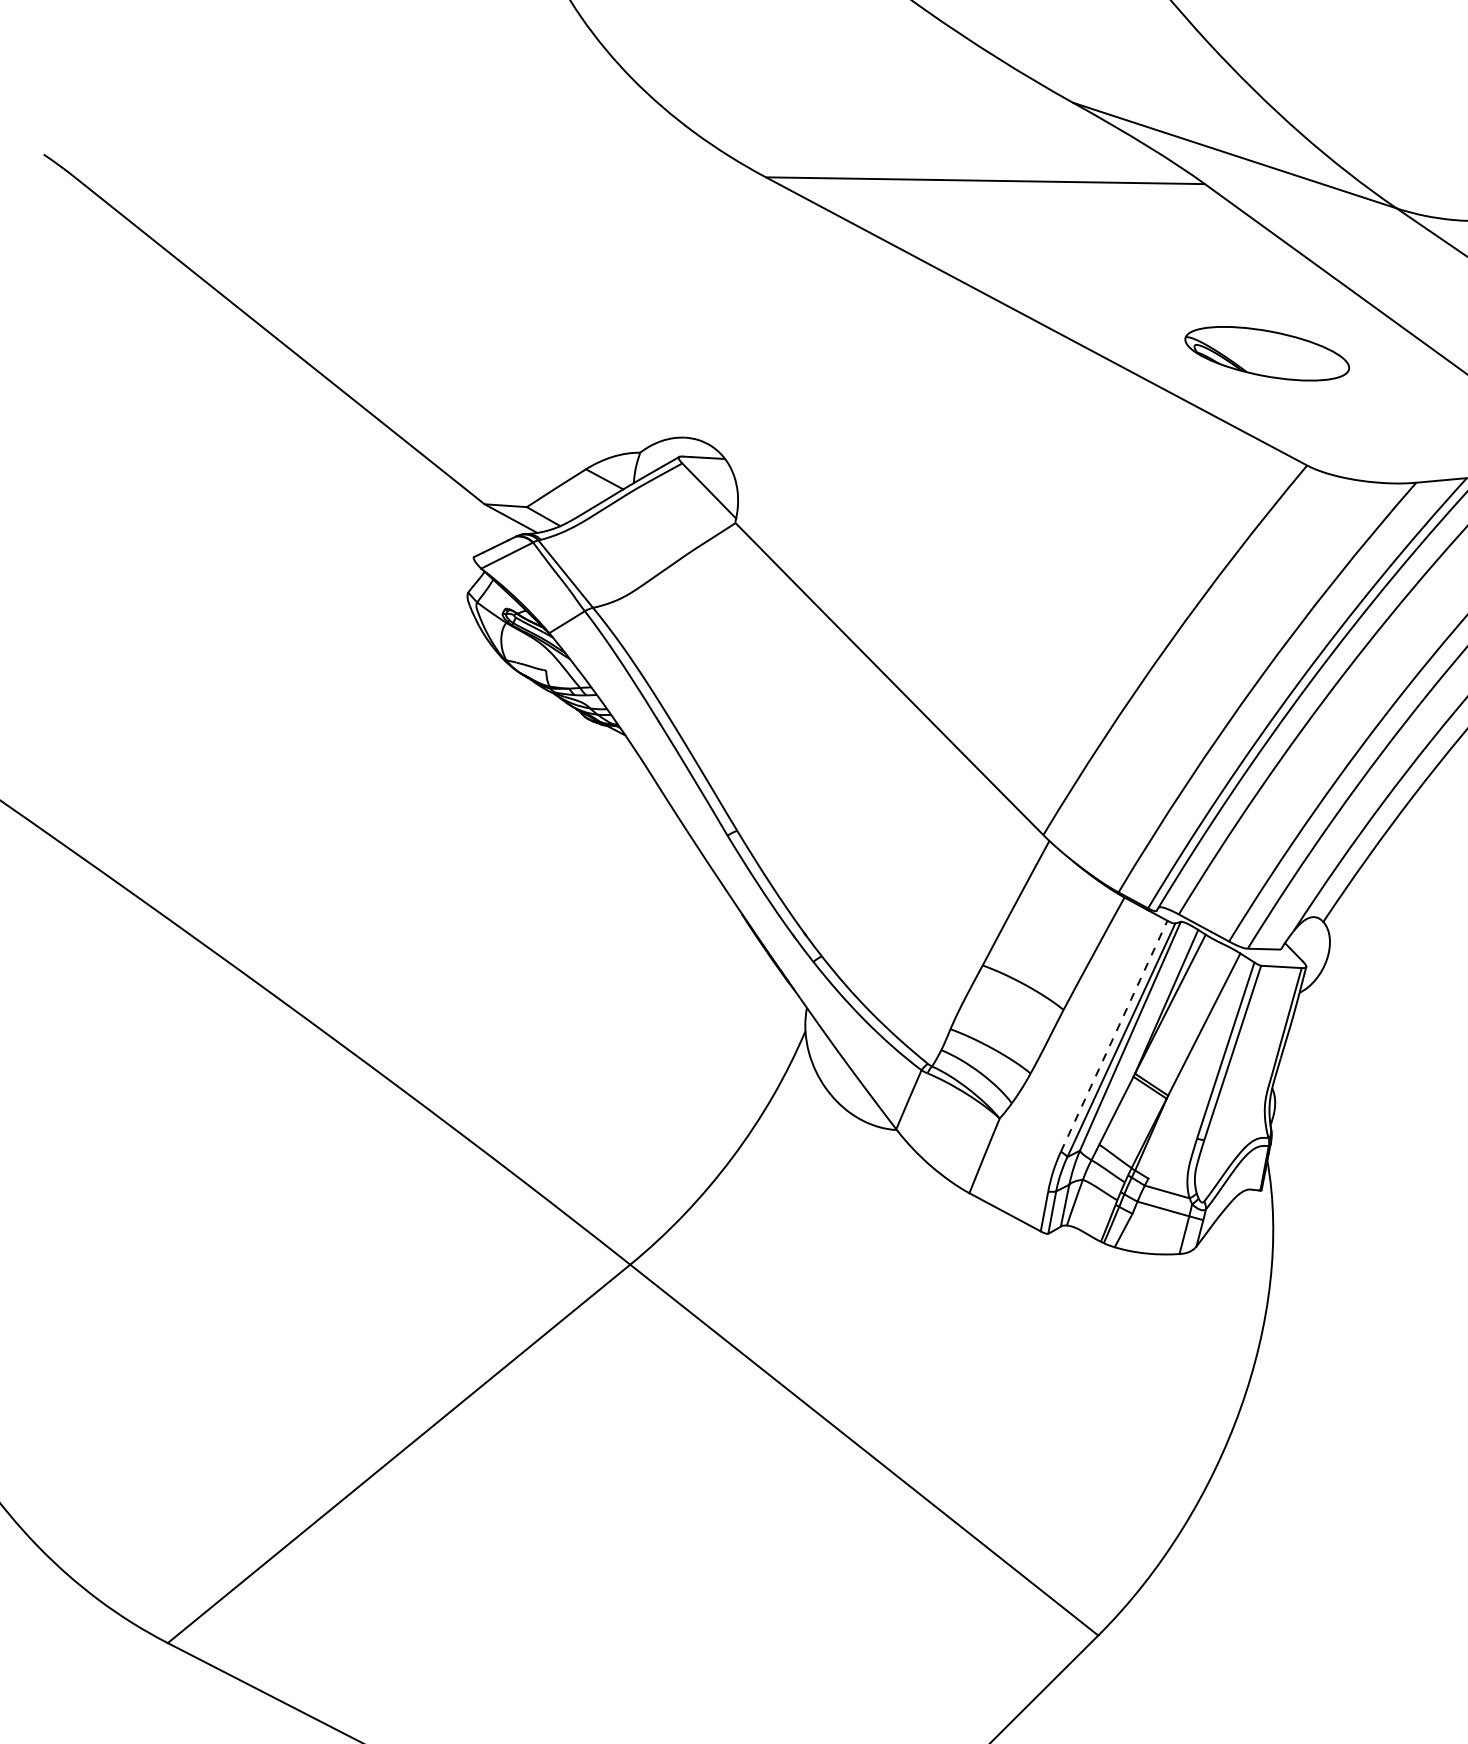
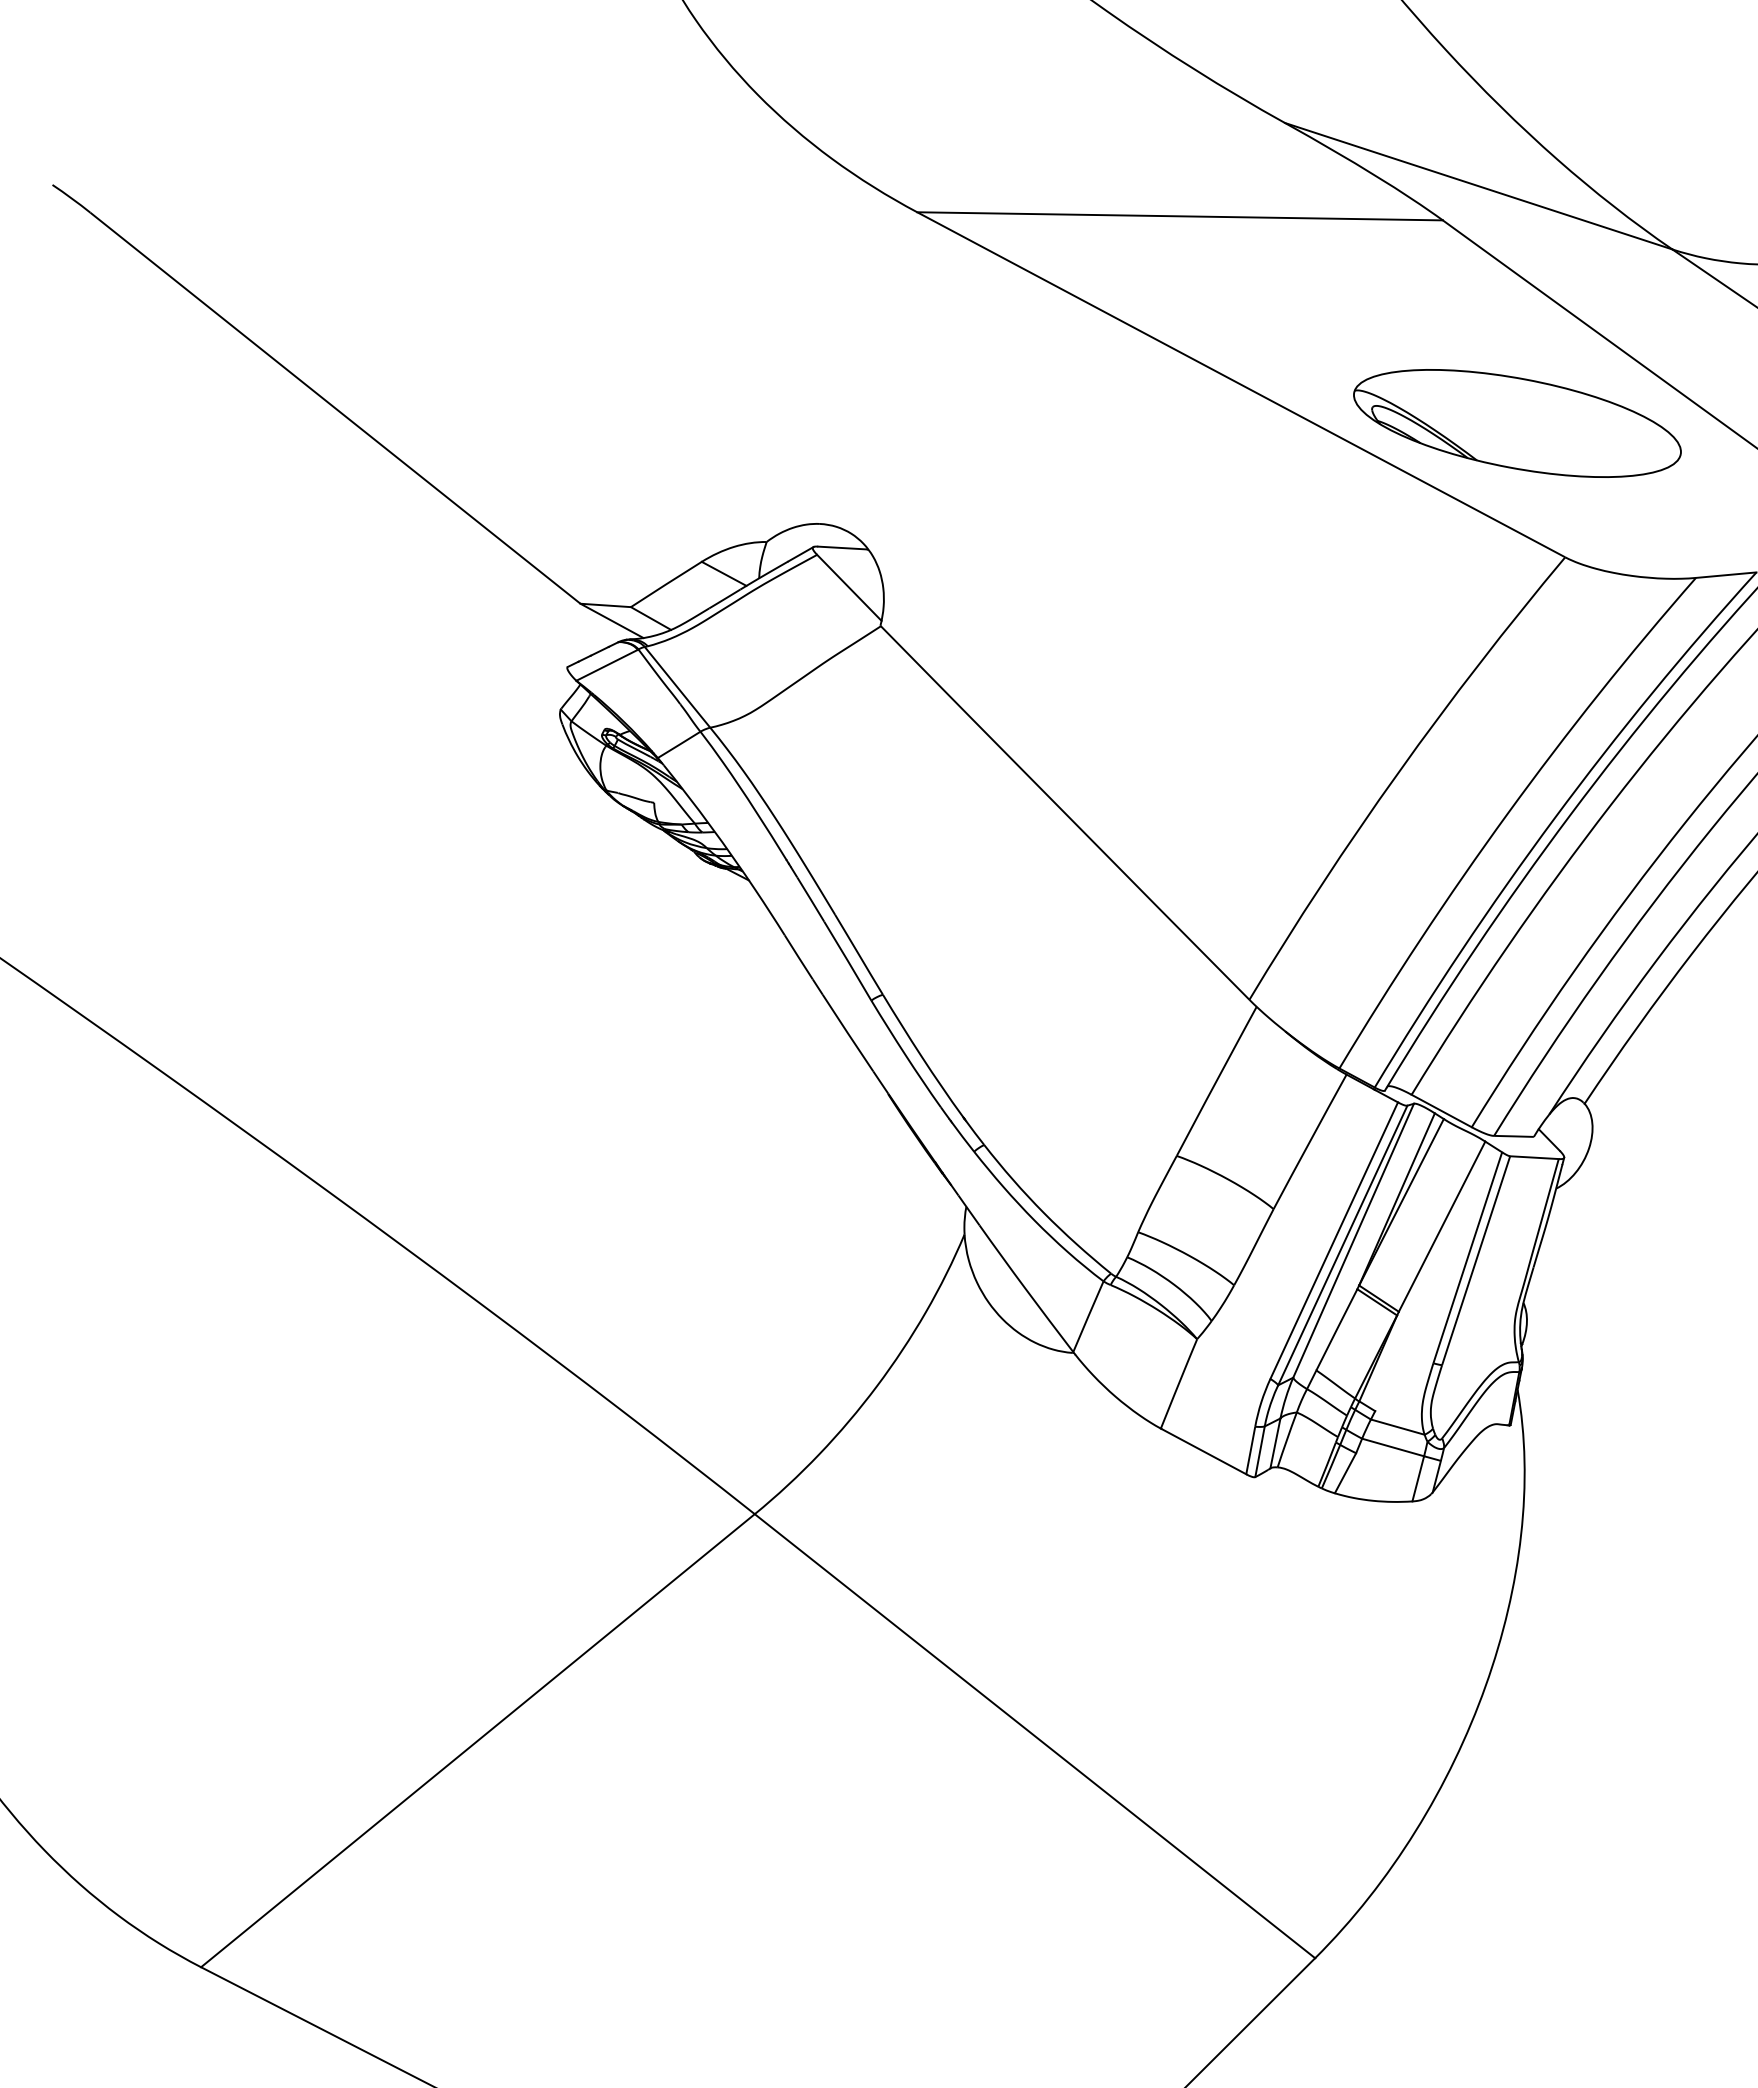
part: (1267, 353) -> (1517, 423), size x1.67
line: (1114, 1036) -> (1334, 1240), dashed -> solid

